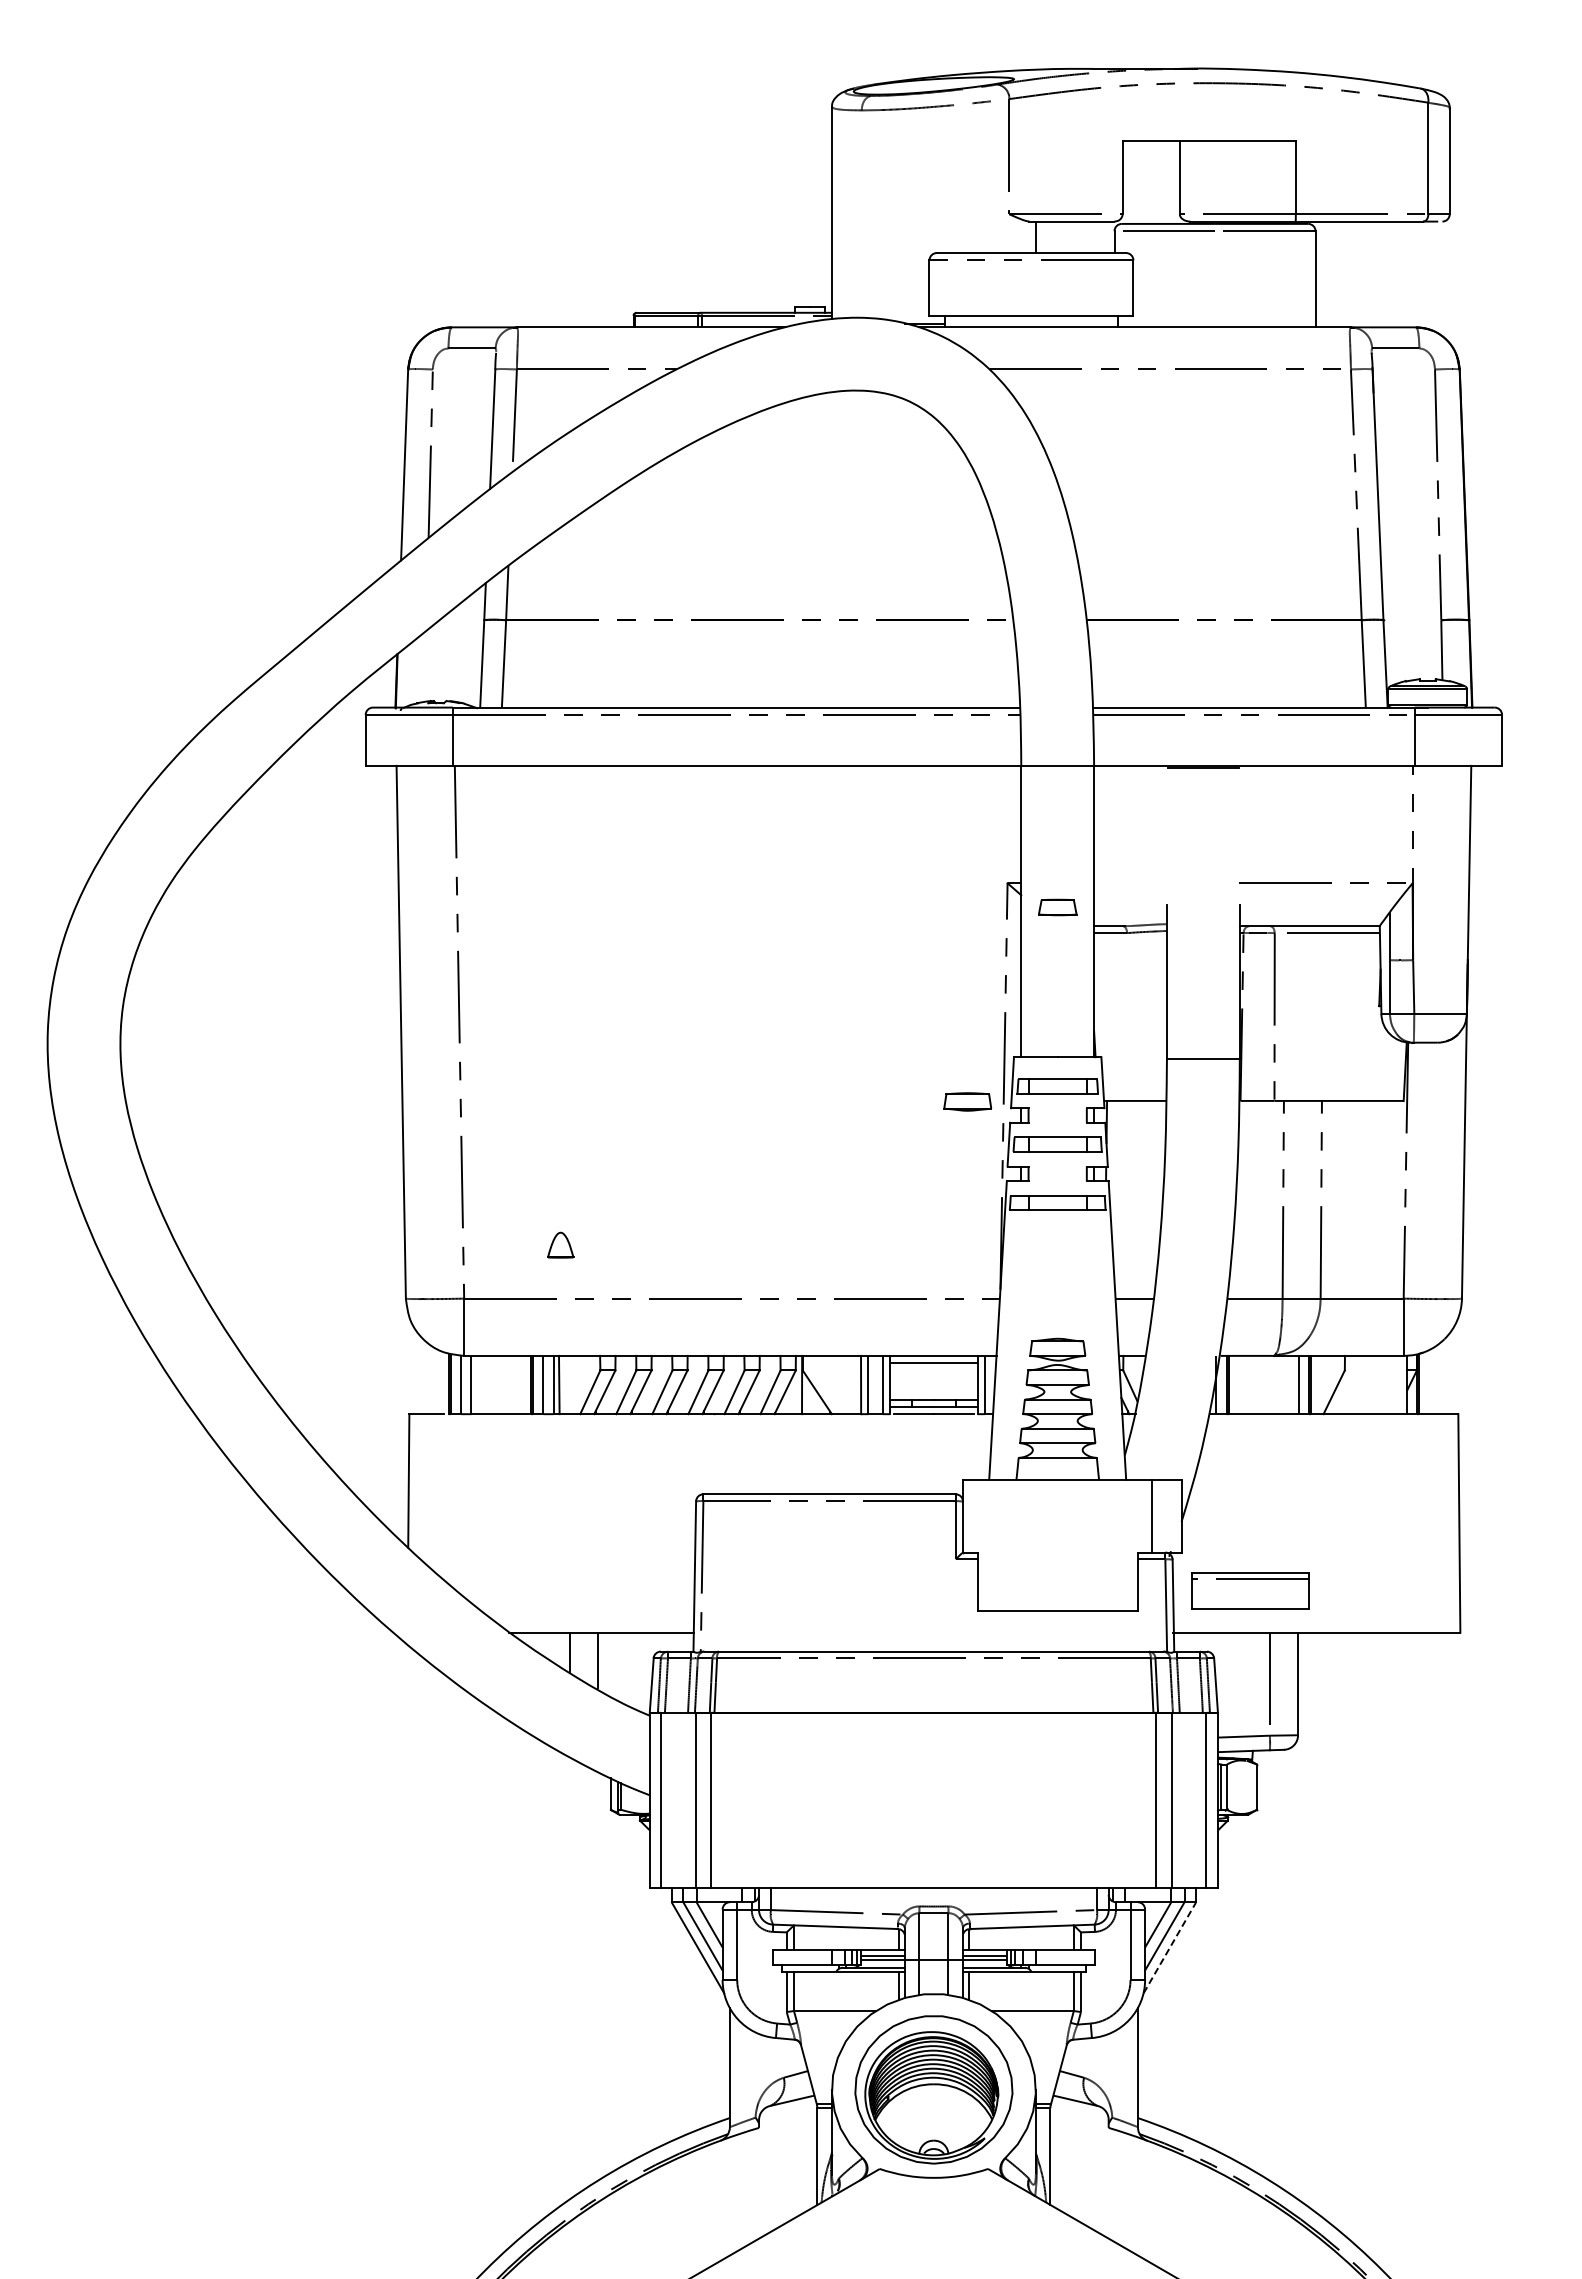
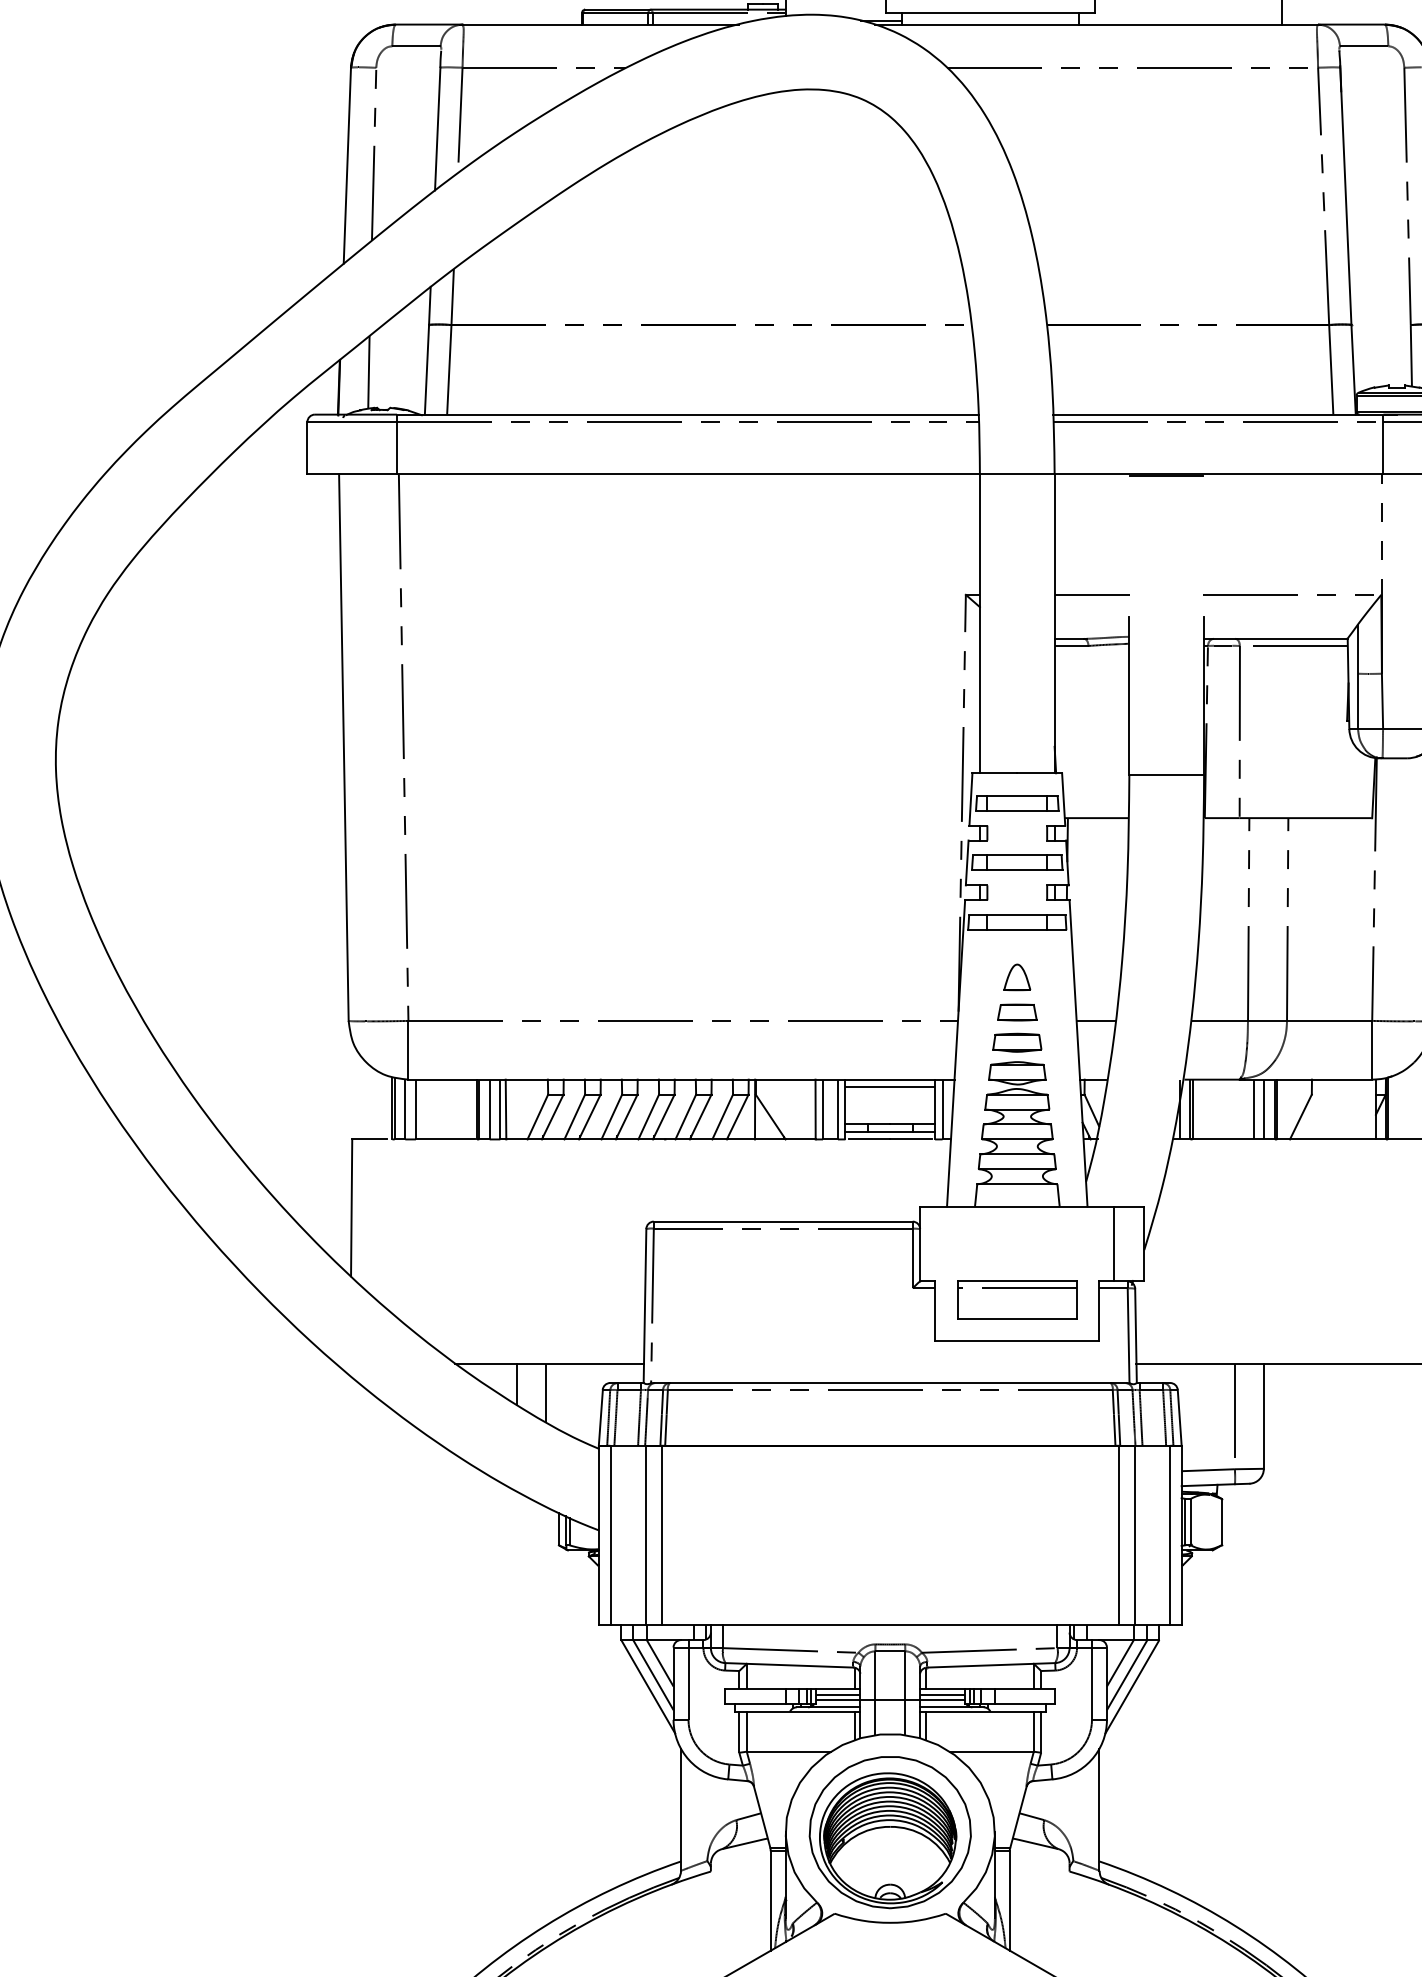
line: (425, 666) -> (368, 372), added
line: (1130, 883) -> (1091, 595), added
part: (1057, 907) -> (1017, 1012), moved
part: (967, 1101) -> (1017, 1042), moved
part: (560, 1244) -> (1017, 976), moved
line: (1288, 1384) -> (1254, 1109), added
part: (1250, 1590) -> (1017, 1299), moved
line: (1169, 1947) -> (1131, 1686), dashed -> solid

